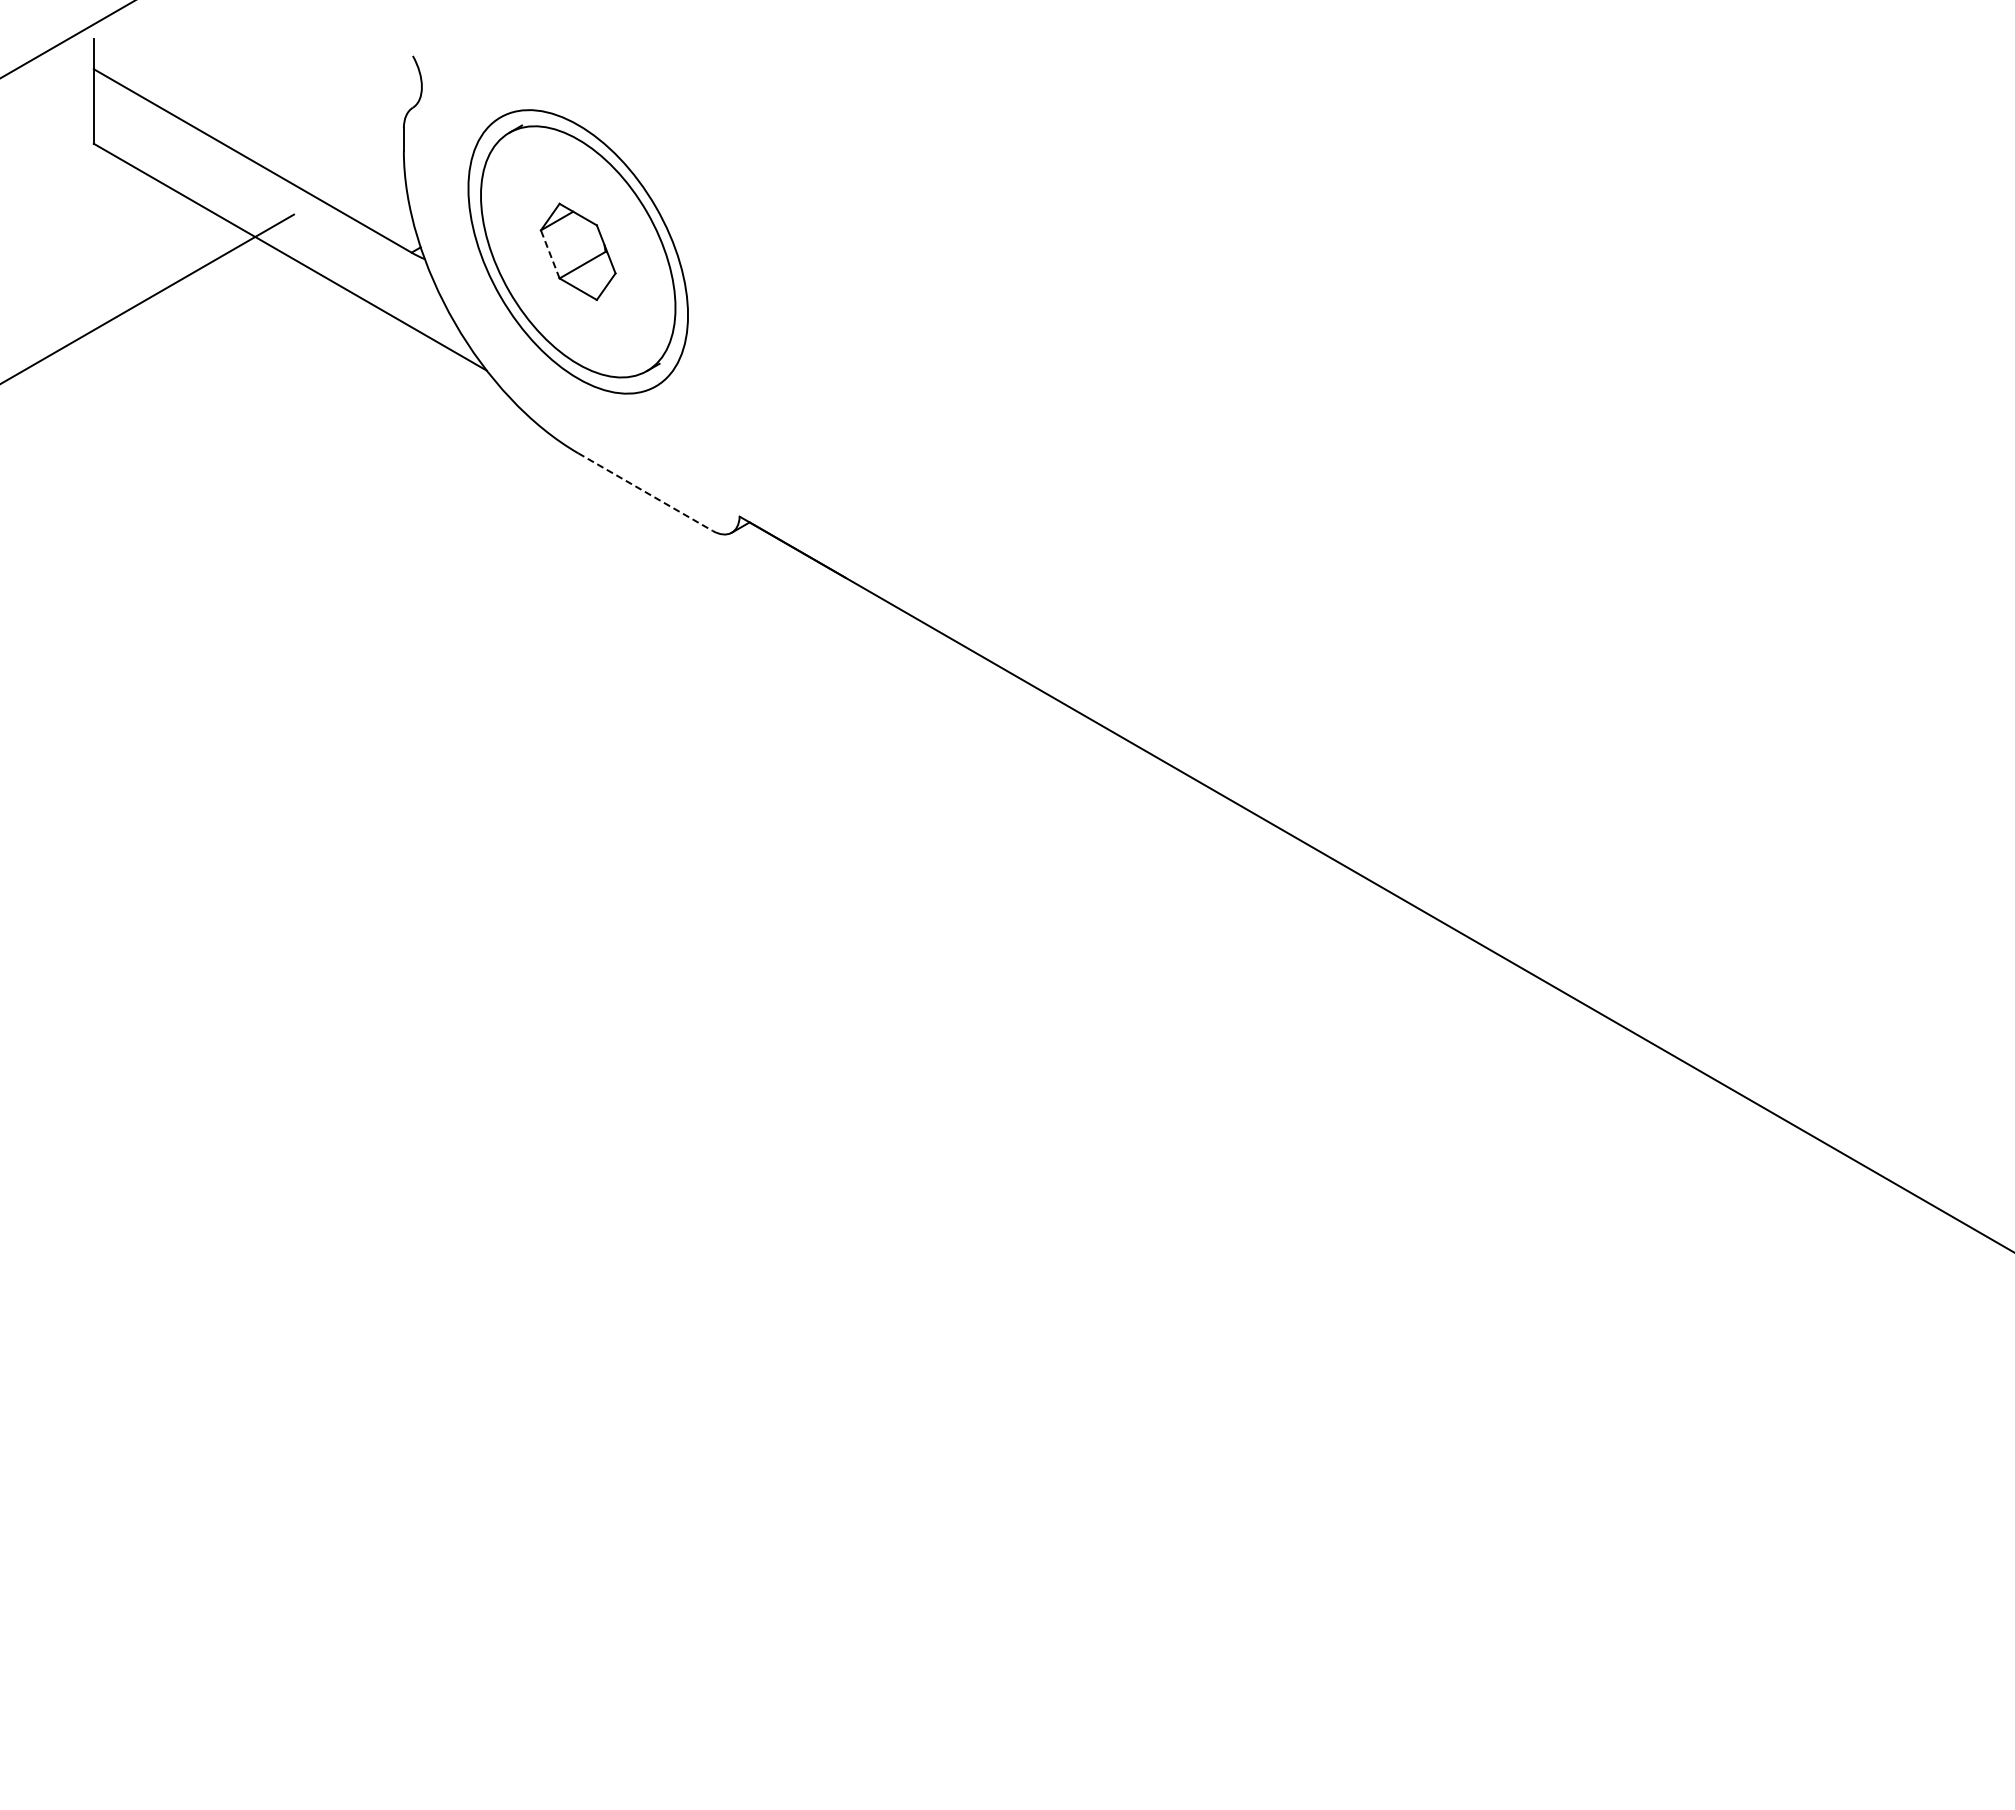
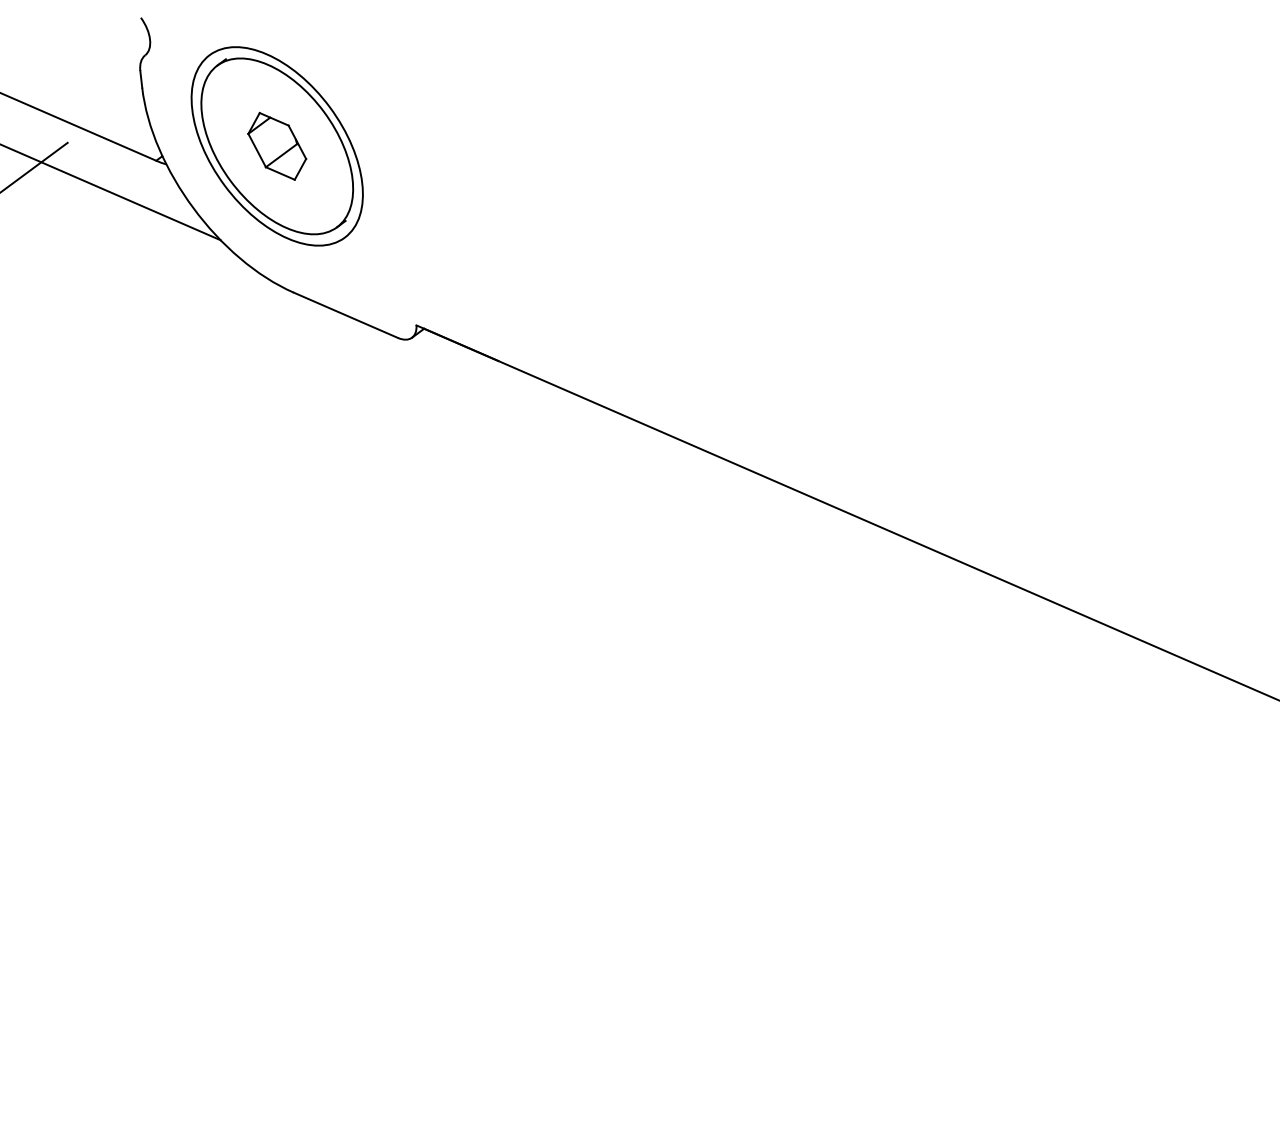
line: (550, 254) -> (257, 150), dashed -> solid
line: (645, 492) -> (346, 315), dashed -> solid

